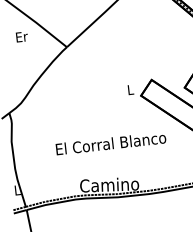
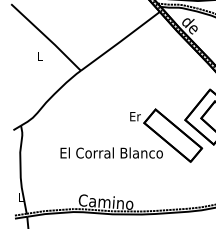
text: (21, 36) -> (40, 56), Er -> L
text: (130, 89) -> (135, 116), L -> Er
text: (110, 142) -> (111, 152), moved

